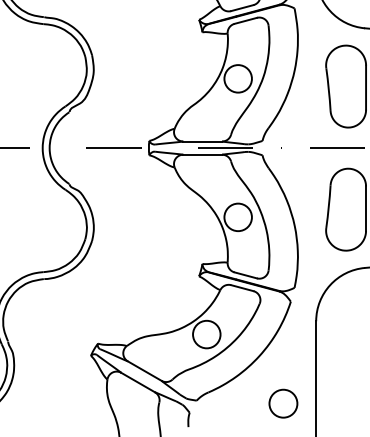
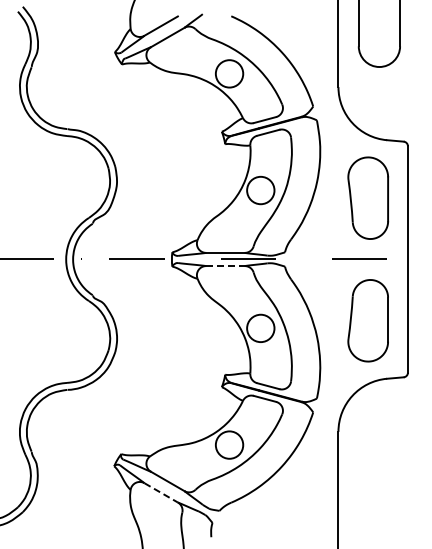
line: (202, 155) -> (225, 266), solid -> dashed
line: (138, 383) -> (161, 493), solid -> dashed
circle: (283, 403) -> (305, 513), removed

